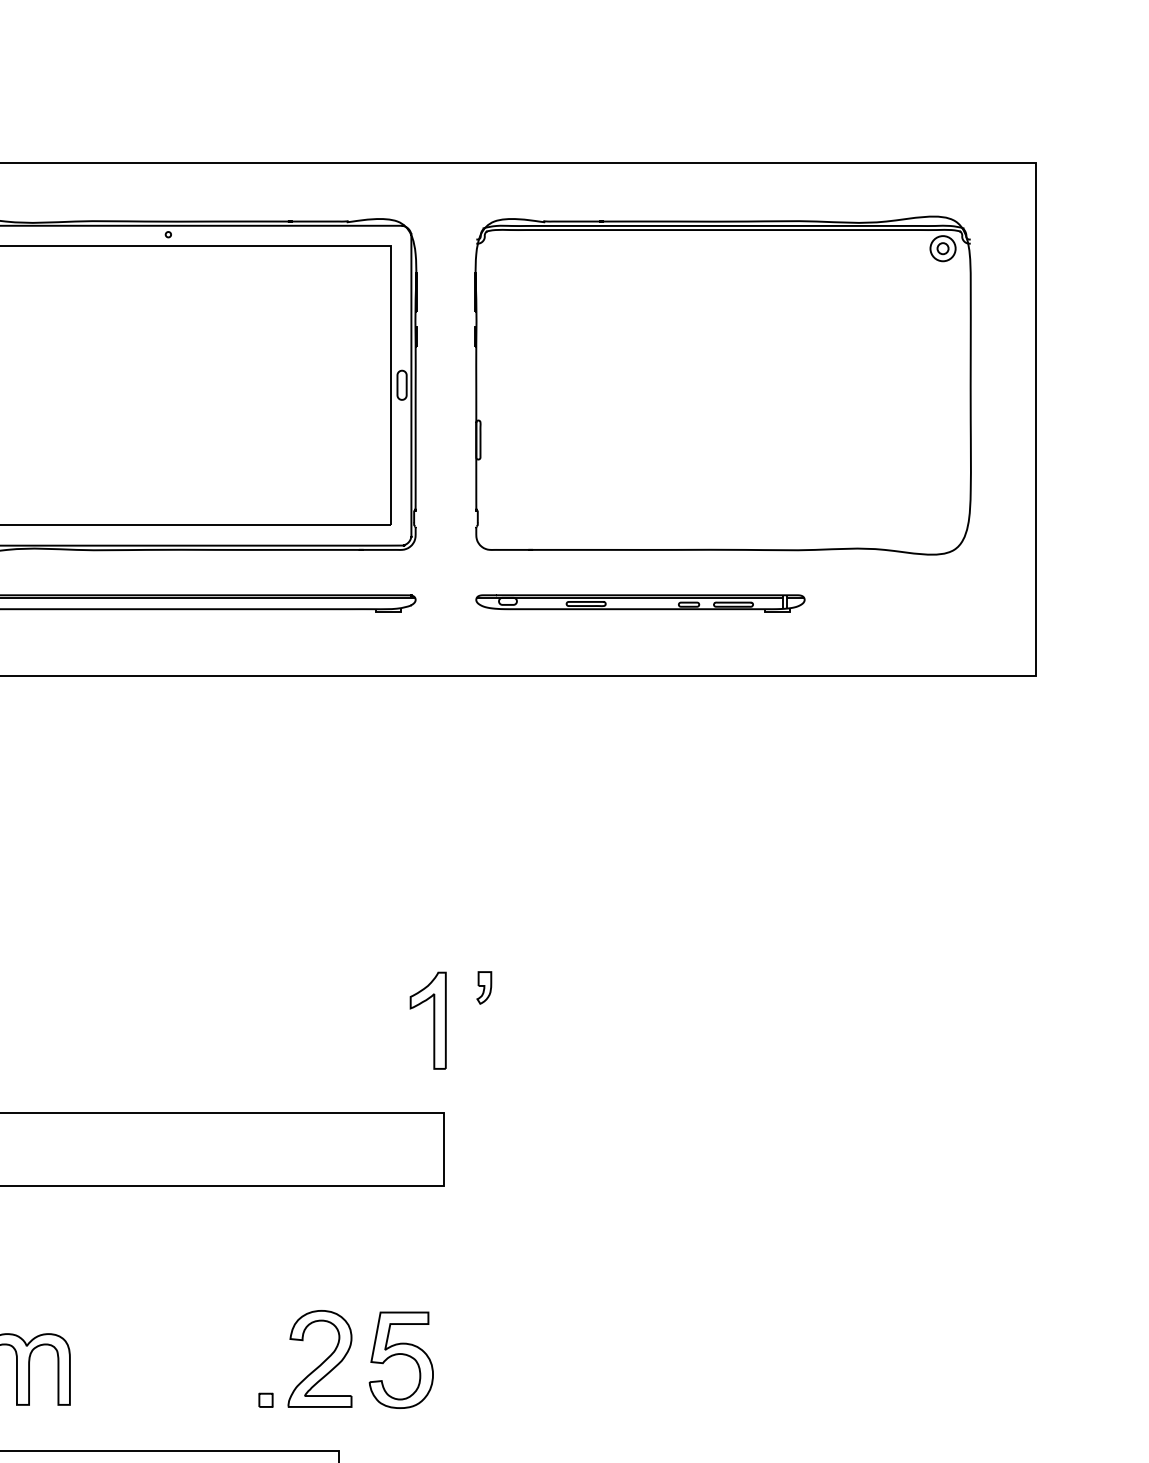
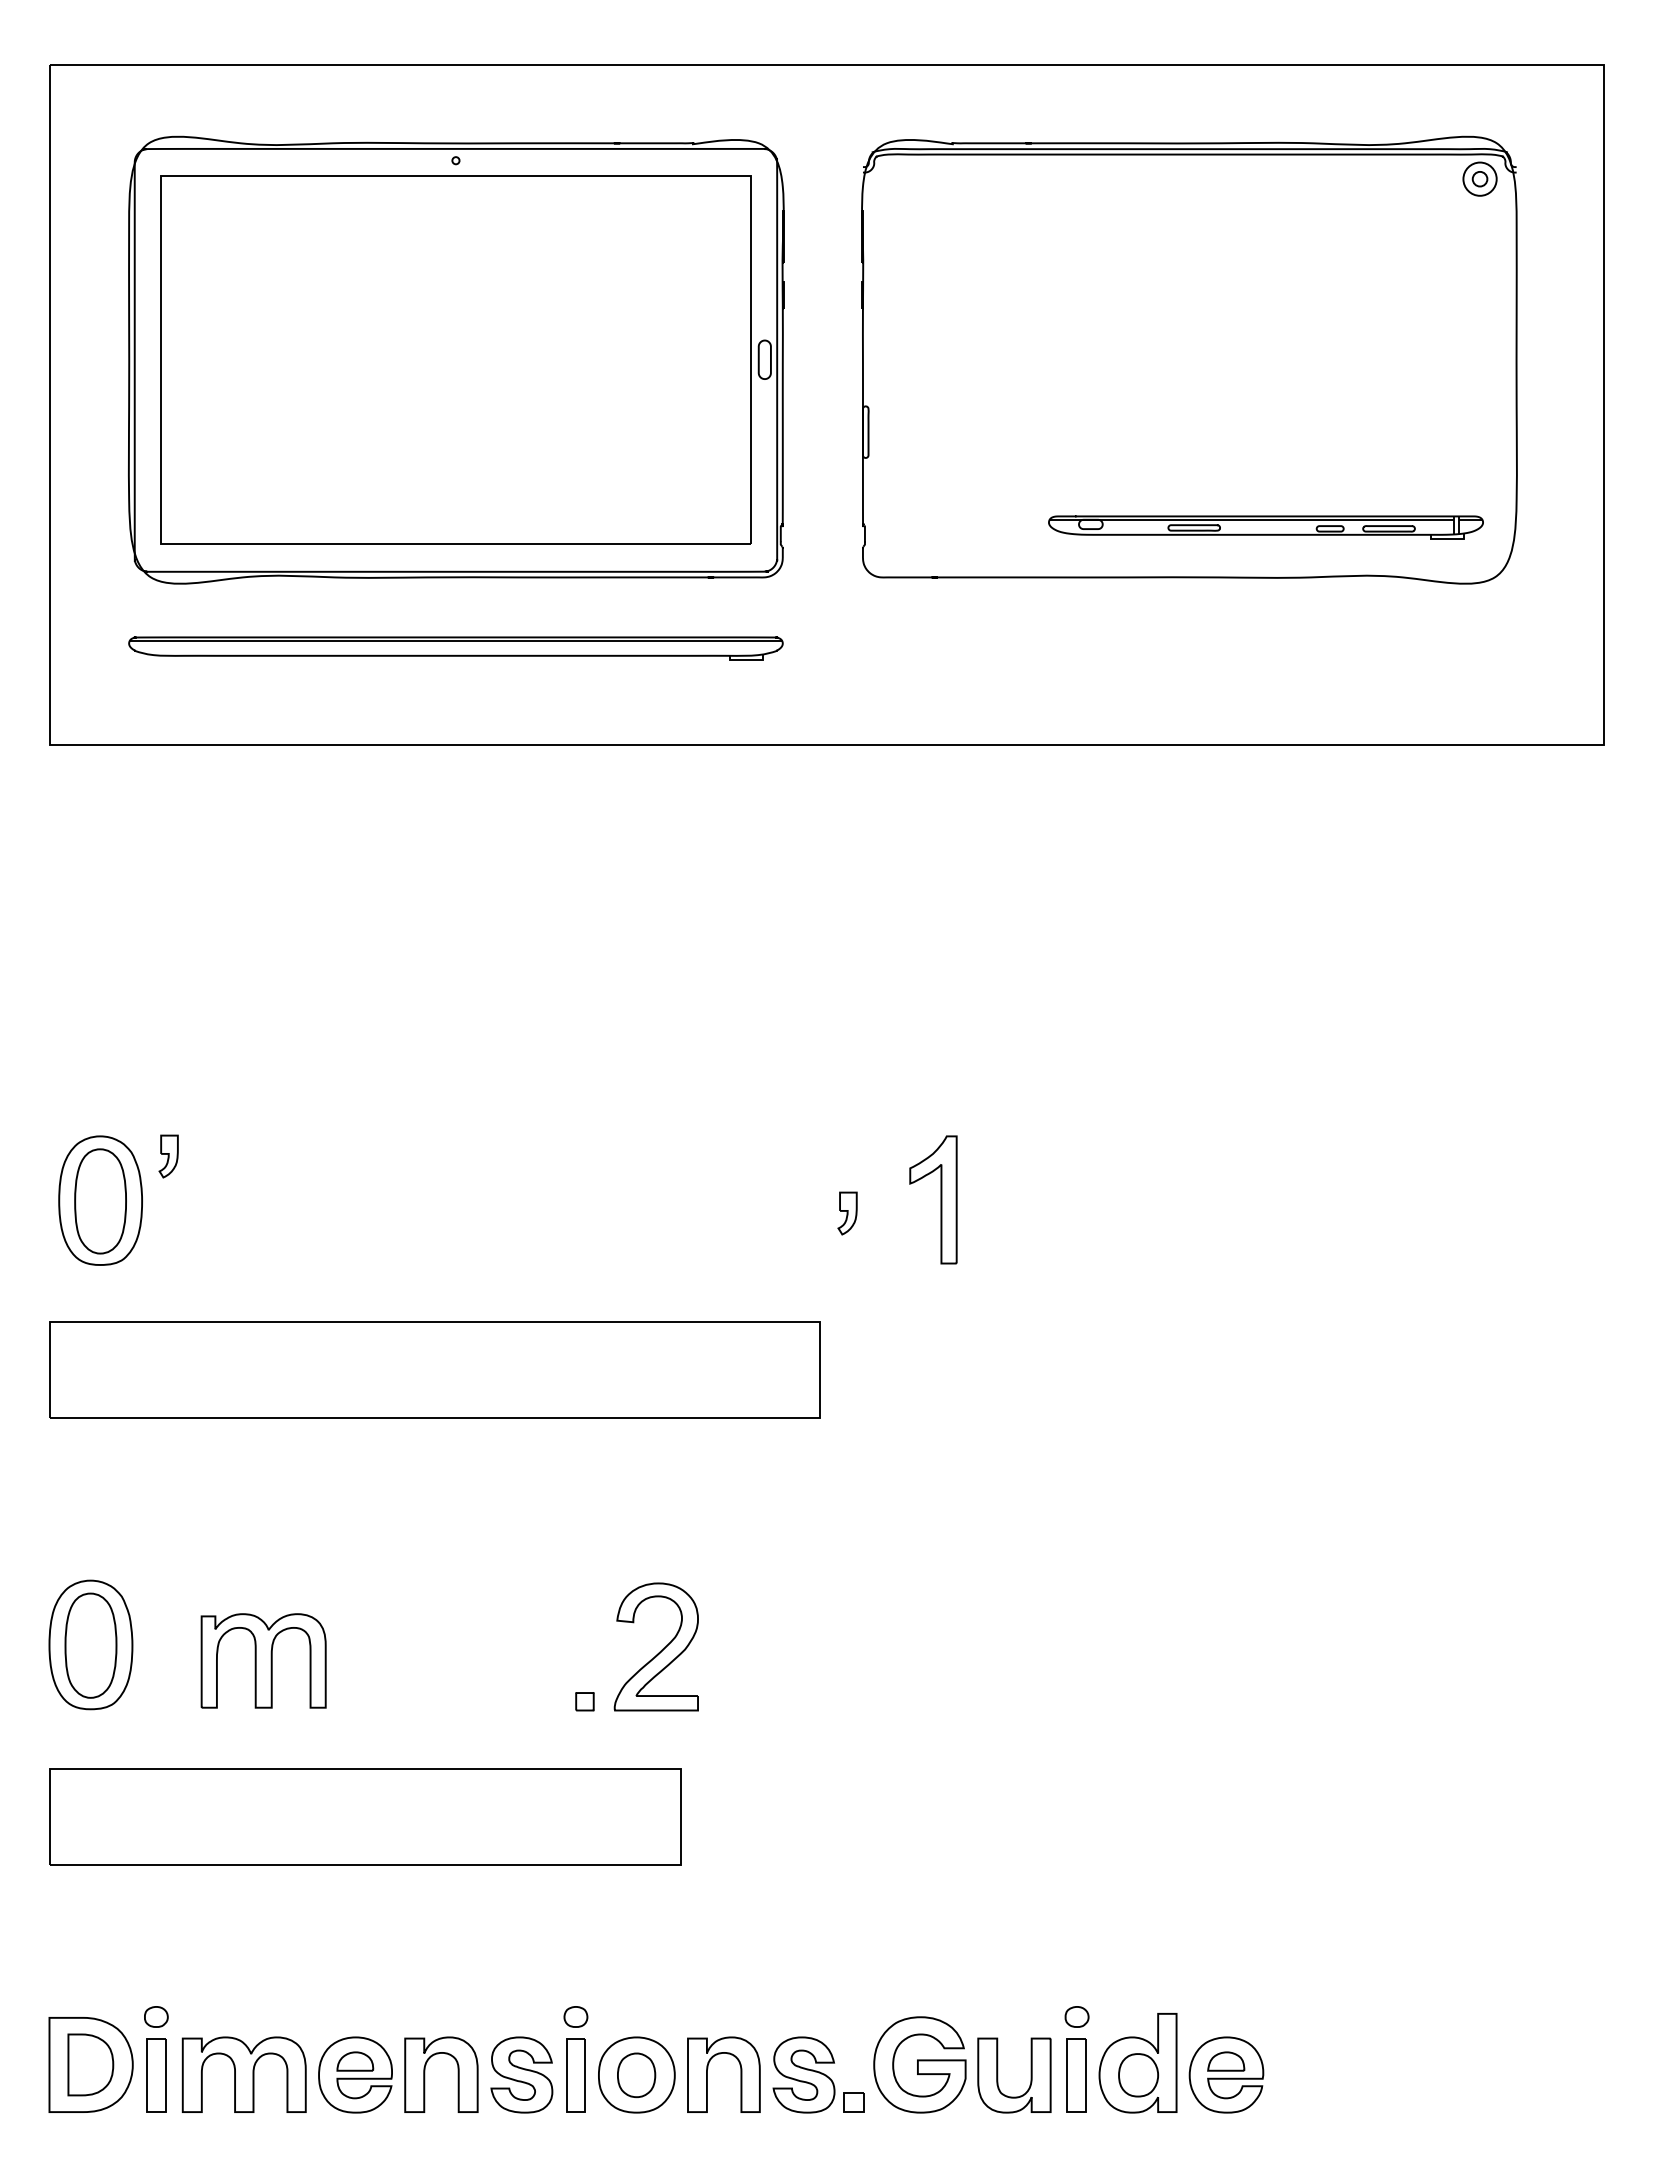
part: (640, 603) -> (1265, 527), moved
part: (484, 987) -> (847, 1213), moved
part: (433, 1020) -> (940, 1199), moved
part: (401, 1354) -> (763, 1641), removed

